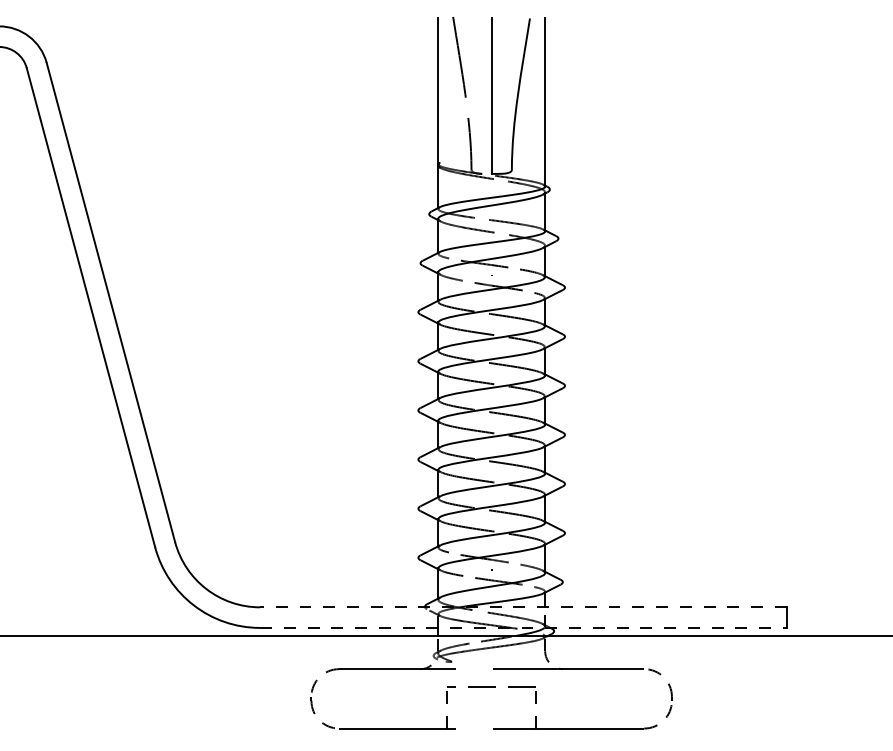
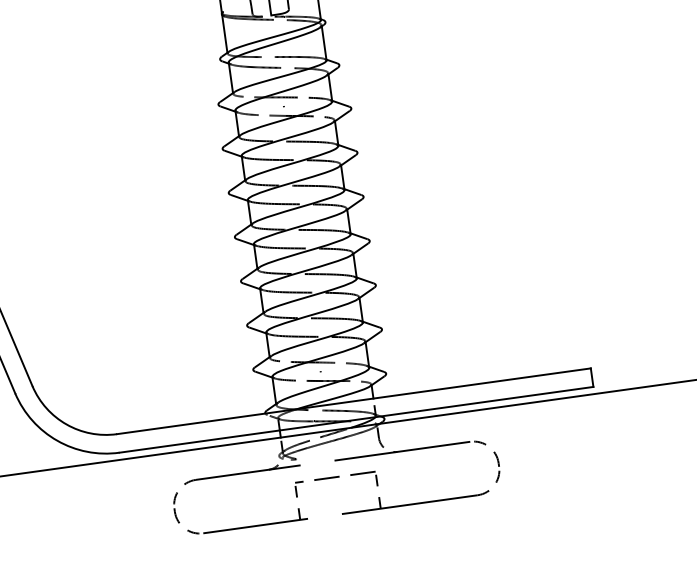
line: (522, 607) -> (353, 401), dashed -> solid
line: (523, 627) -> (356, 419), dashed -> solid

